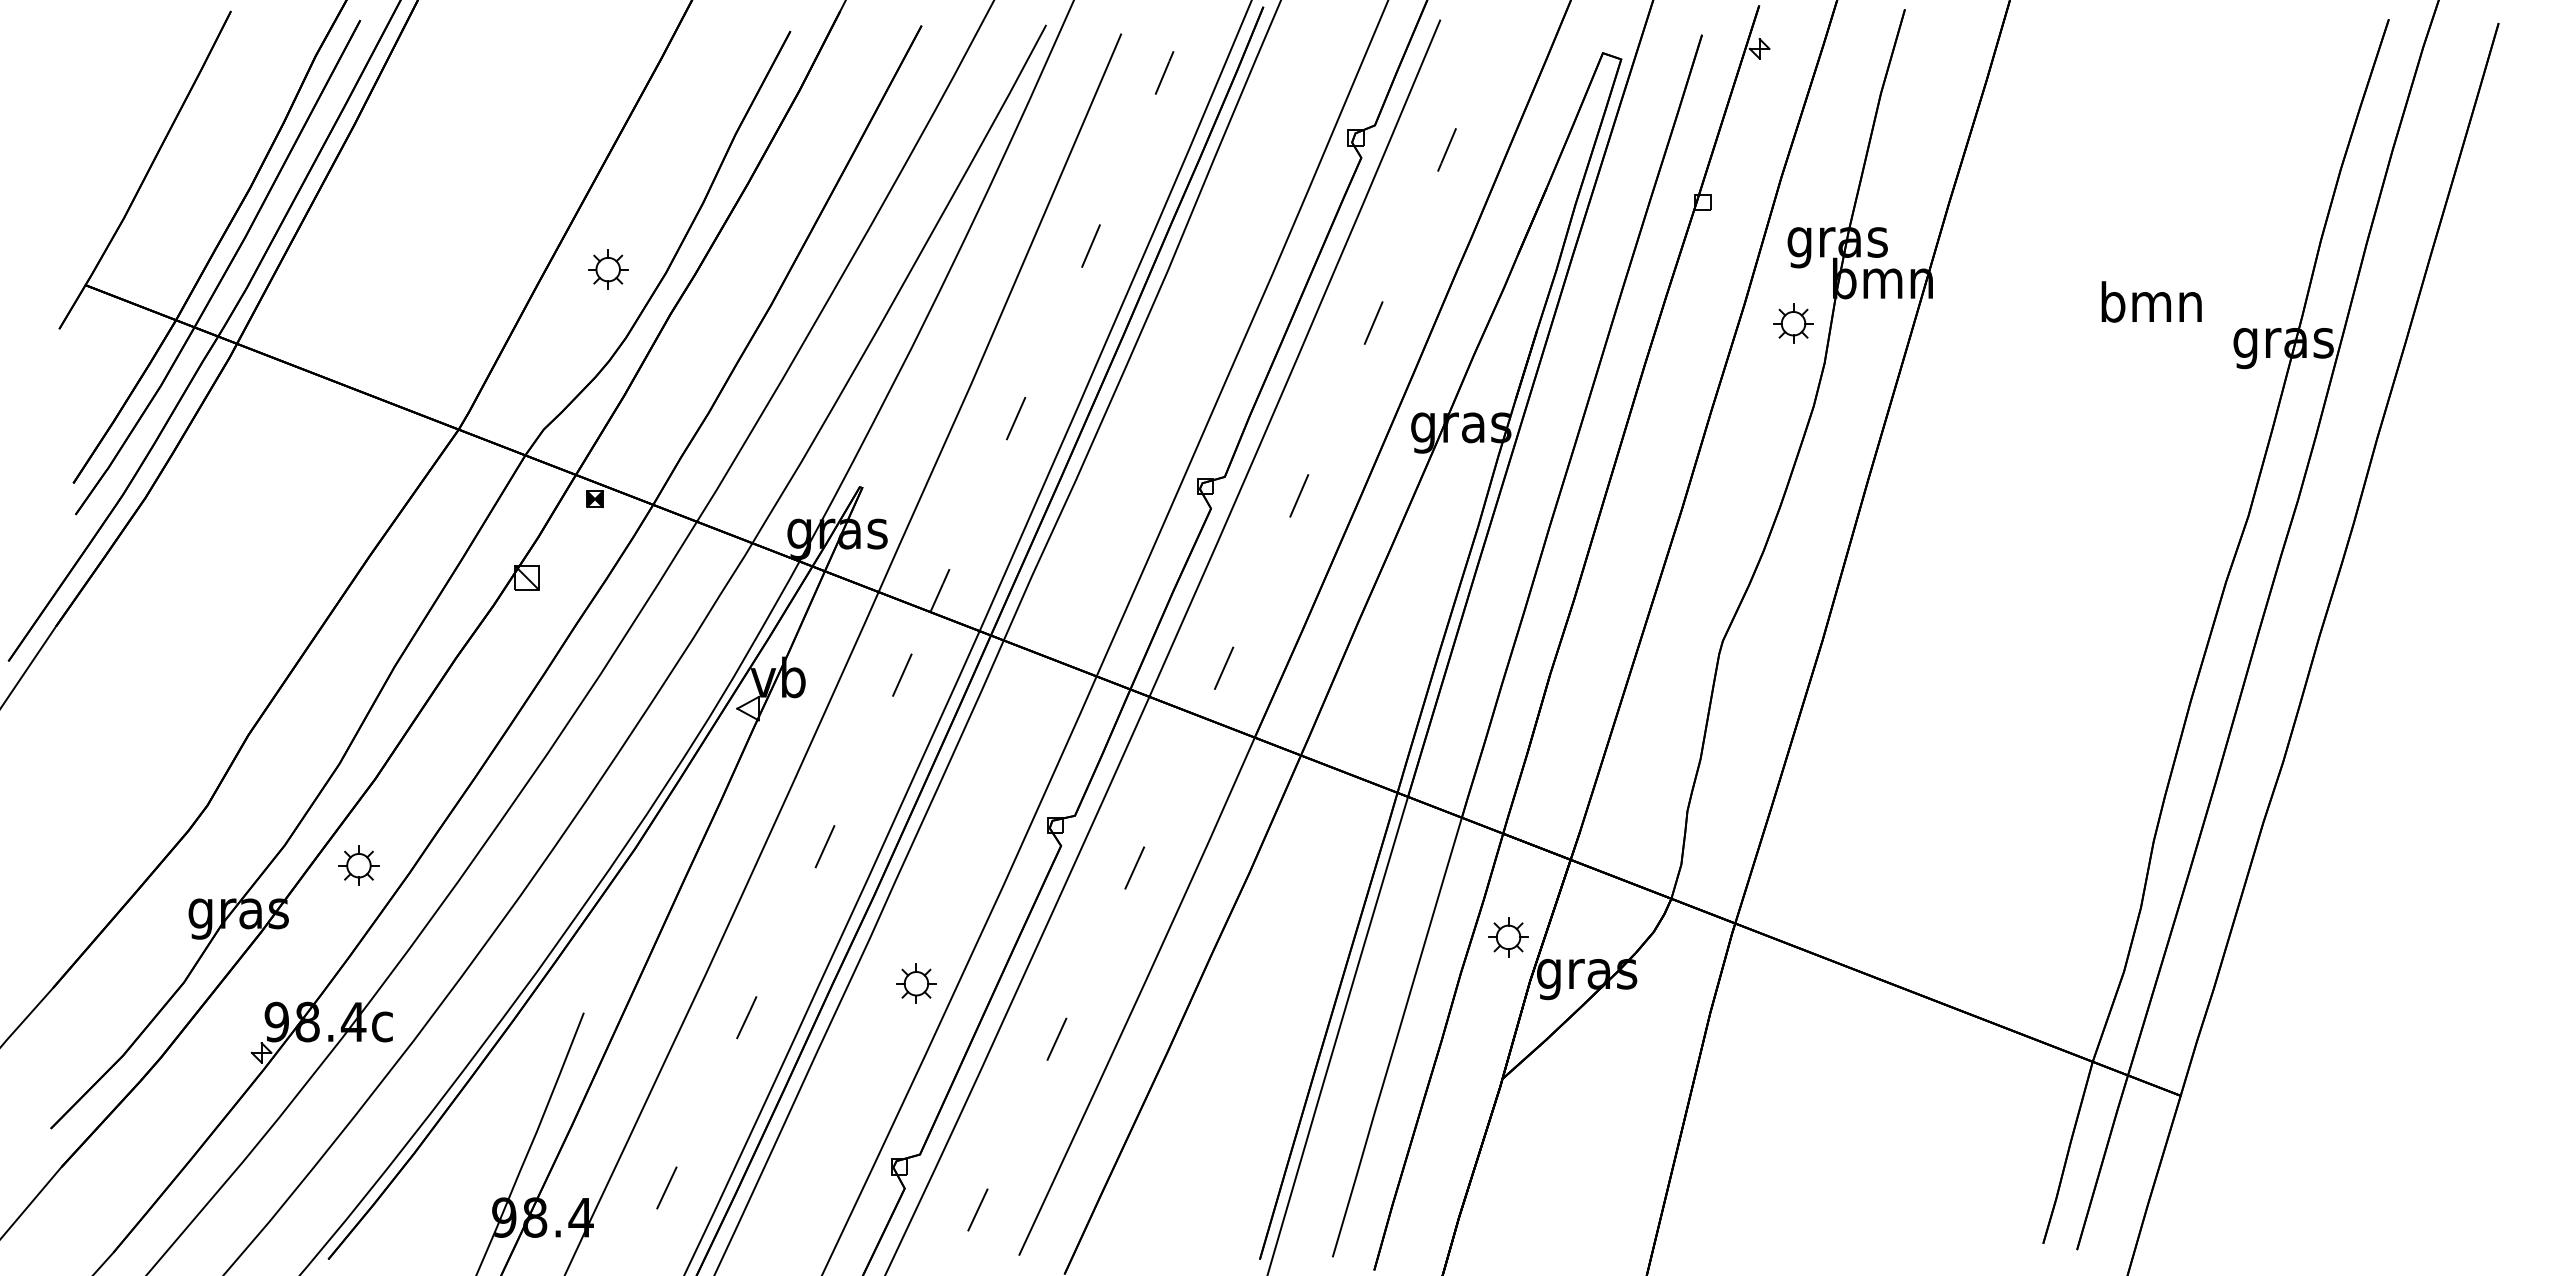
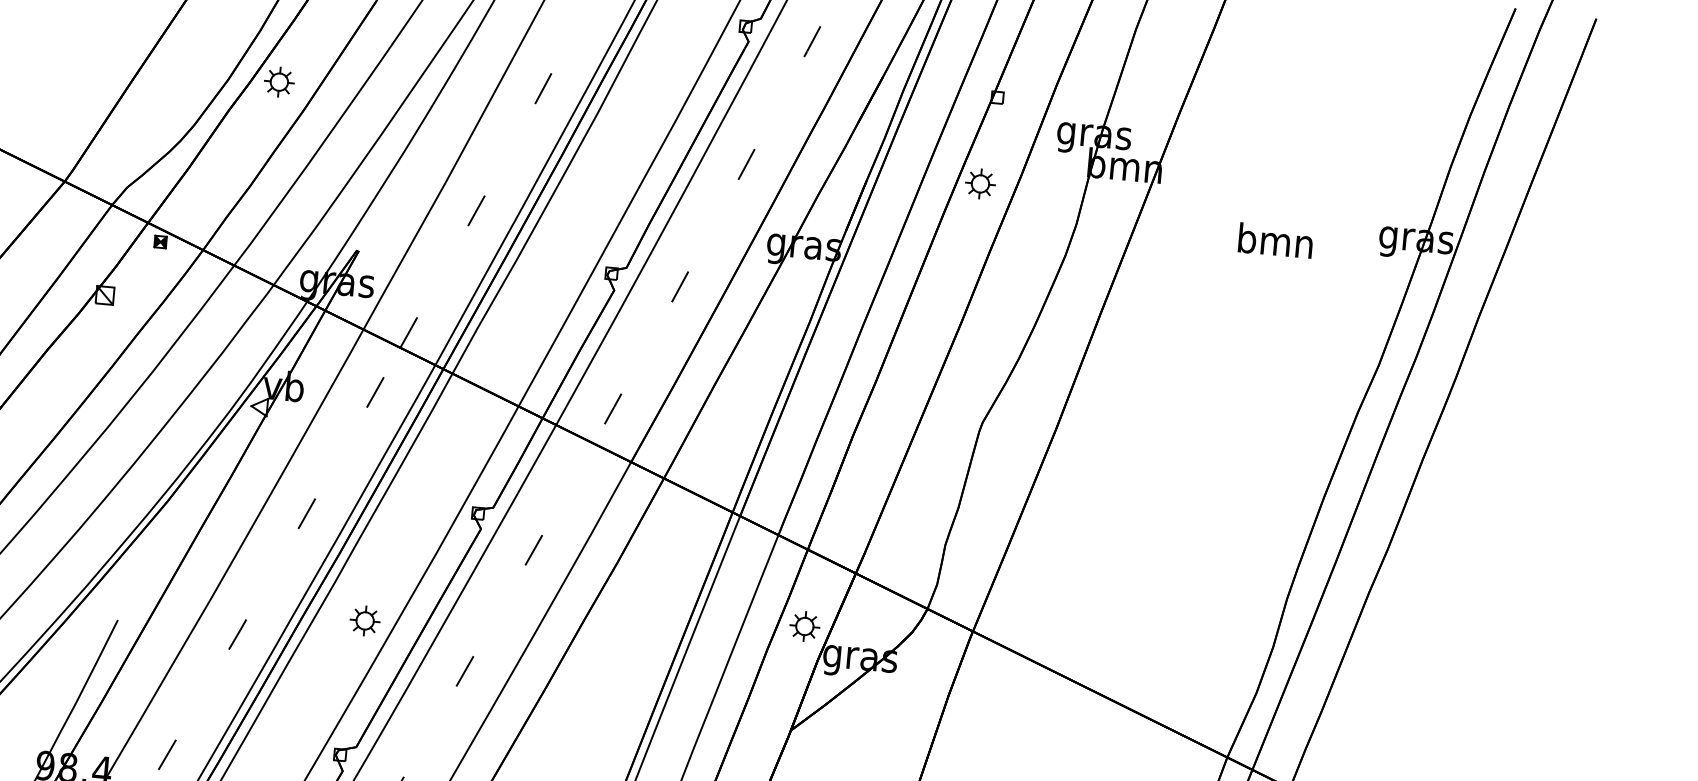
part: (608, 269) -> (279, 82), moved
text: (2151, 301) -> (1275, 240), moved
part: (1793, 323) -> (980, 183), moved

